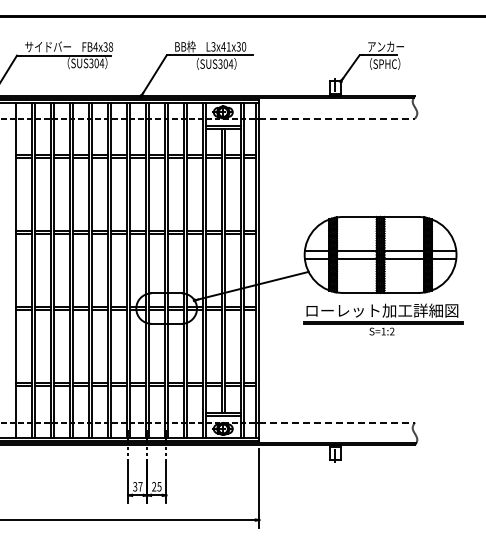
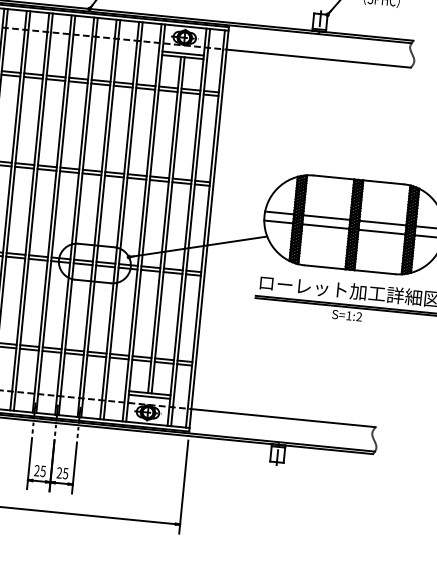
line: (337, 118) -> (319, 58), dashed -> solid
line: (337, 422) -> (283, 418), dashed -> solid
text: (137, 486) -> (39, 470), 37 -> 25

